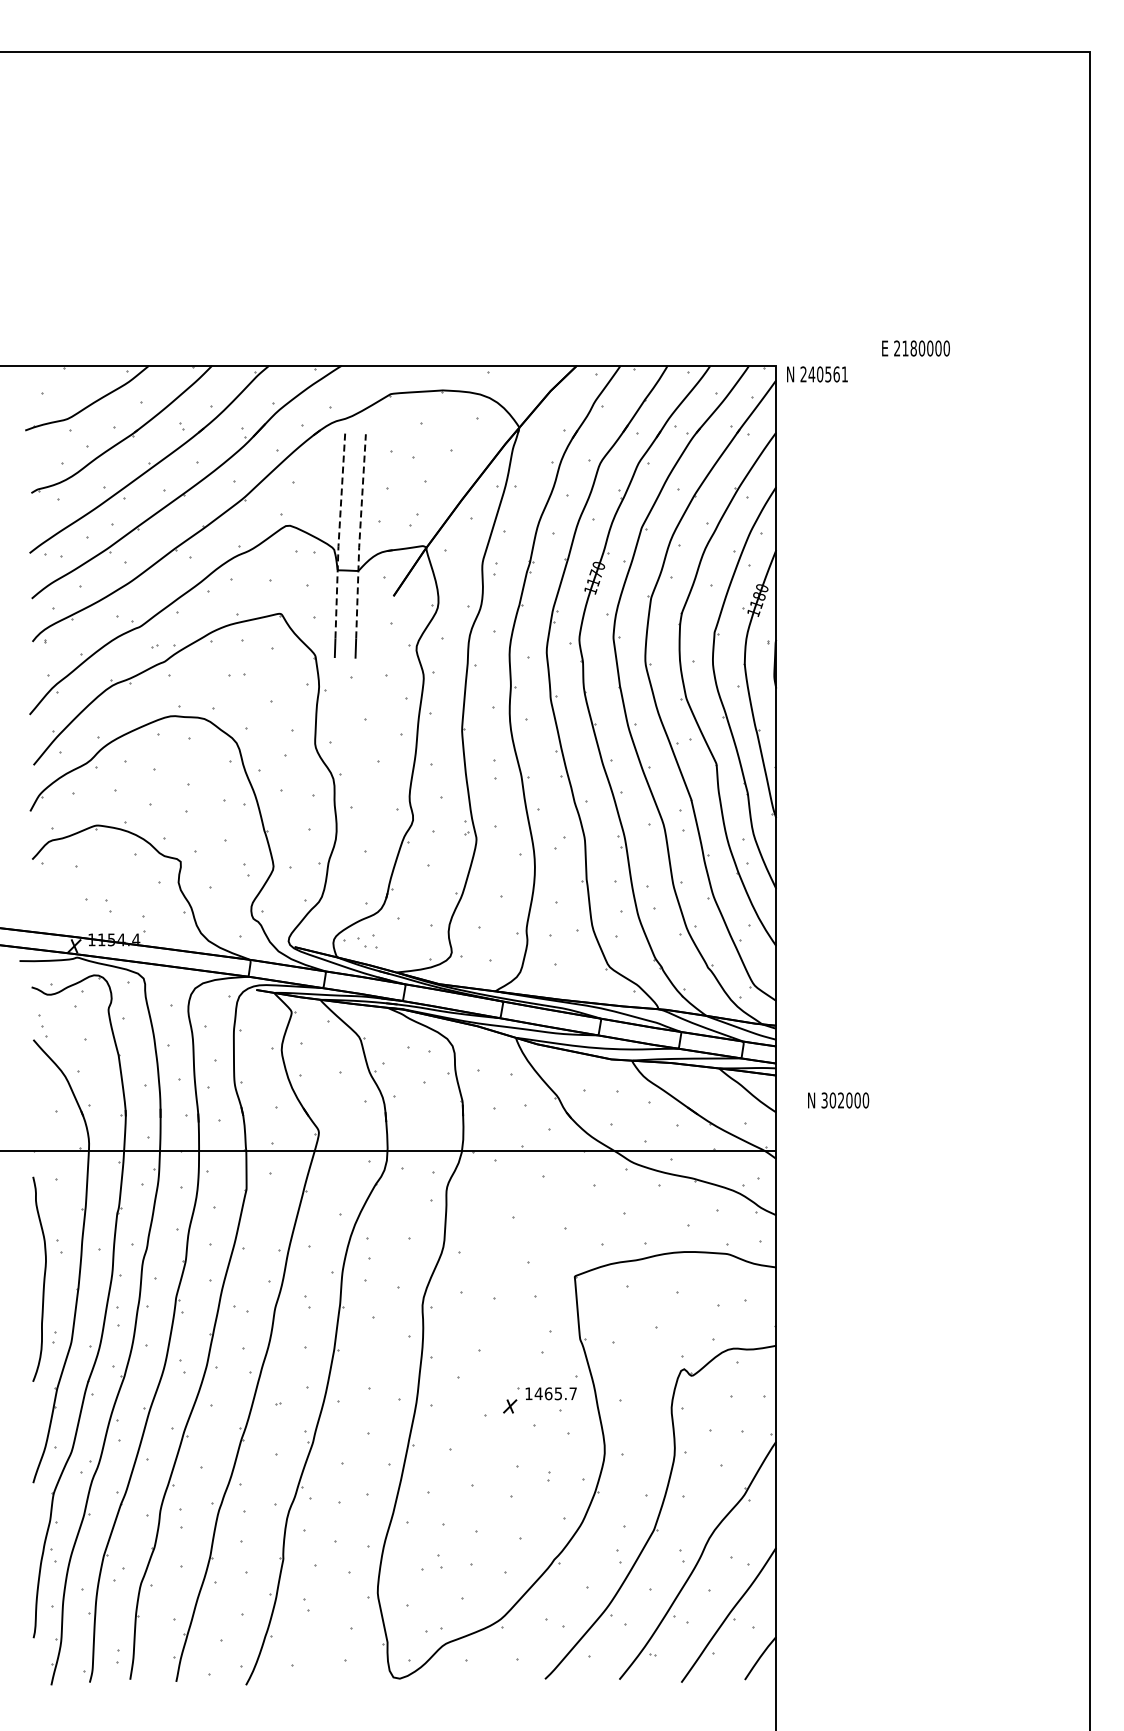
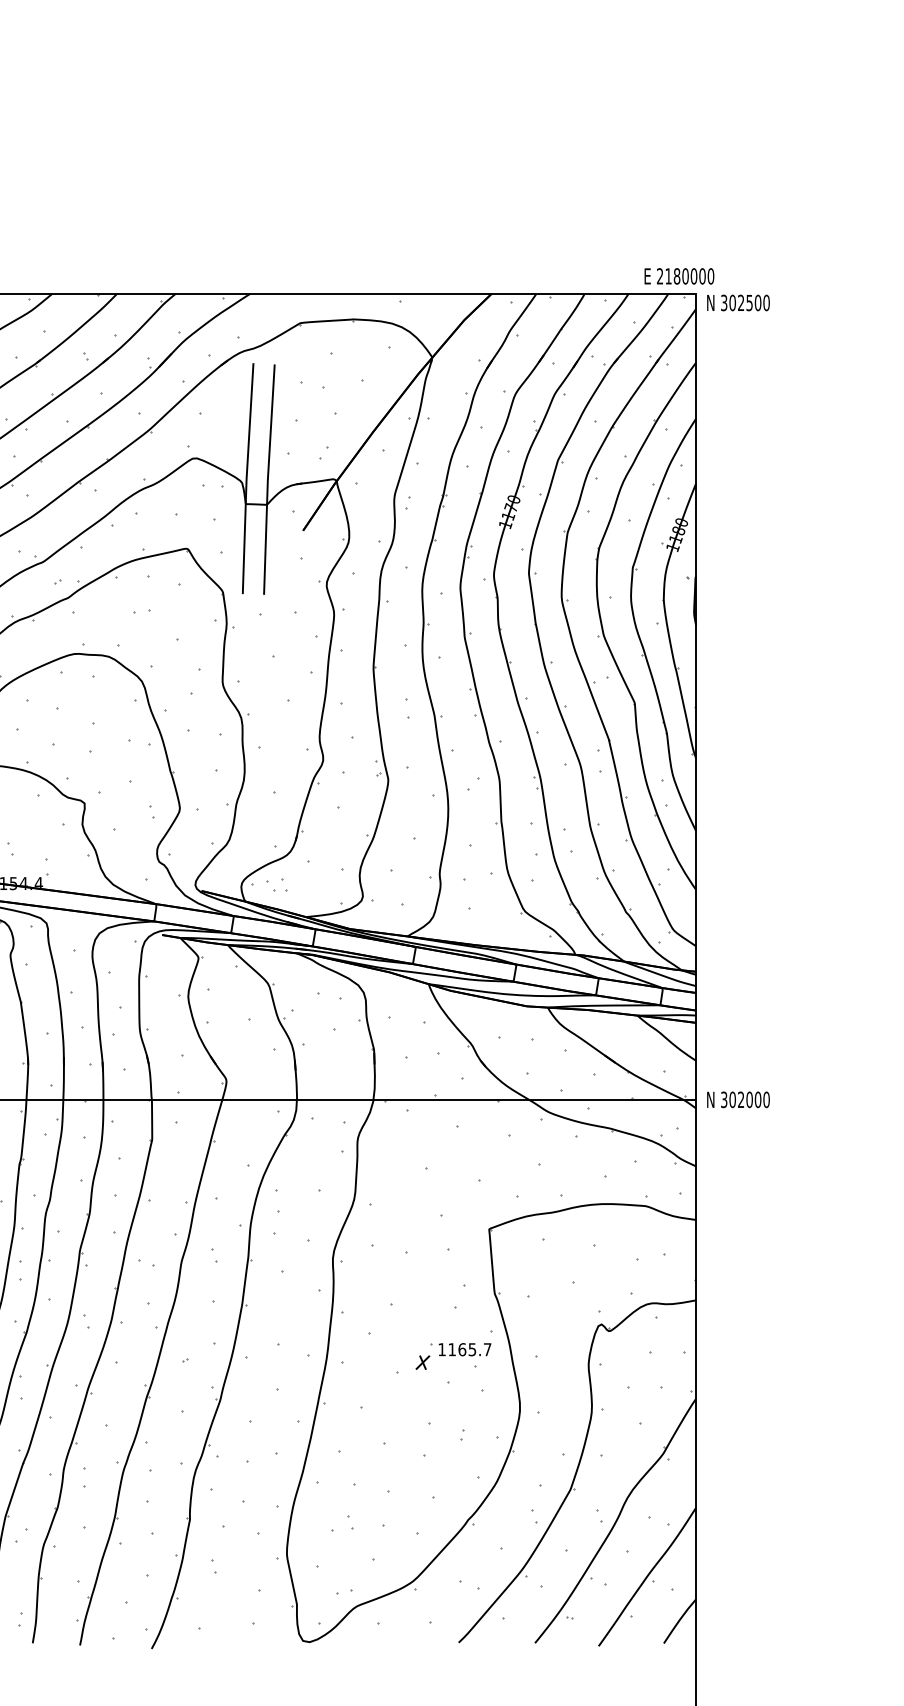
text: (915, 348) -> (678, 276), moved
text: (824, 374) -> (745, 303), 240561 -> 302500
line: (339, 536) -> (247, 469), dashed -> solid
line: (359, 536) -> (268, 469), dashed -> solid
text: (838, 1100) -> (738, 1099), moved
text: (538, 1393) -> (451, 1349), 1465.7 -> 1165.7

